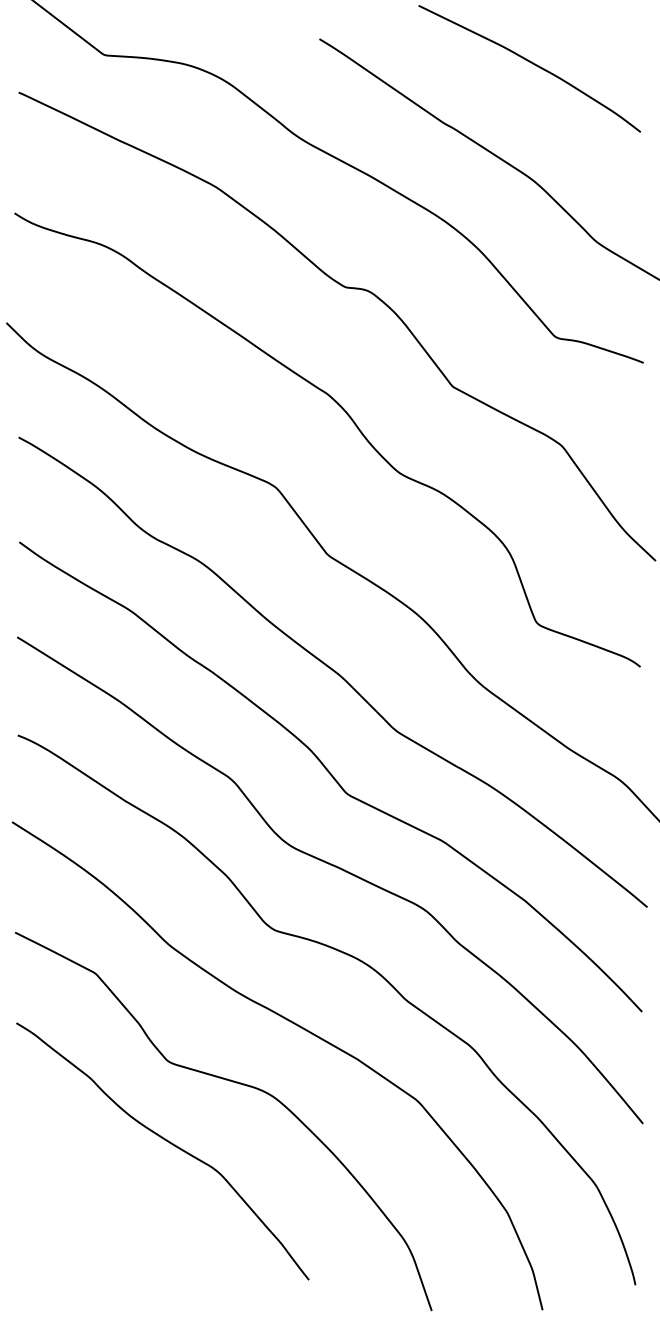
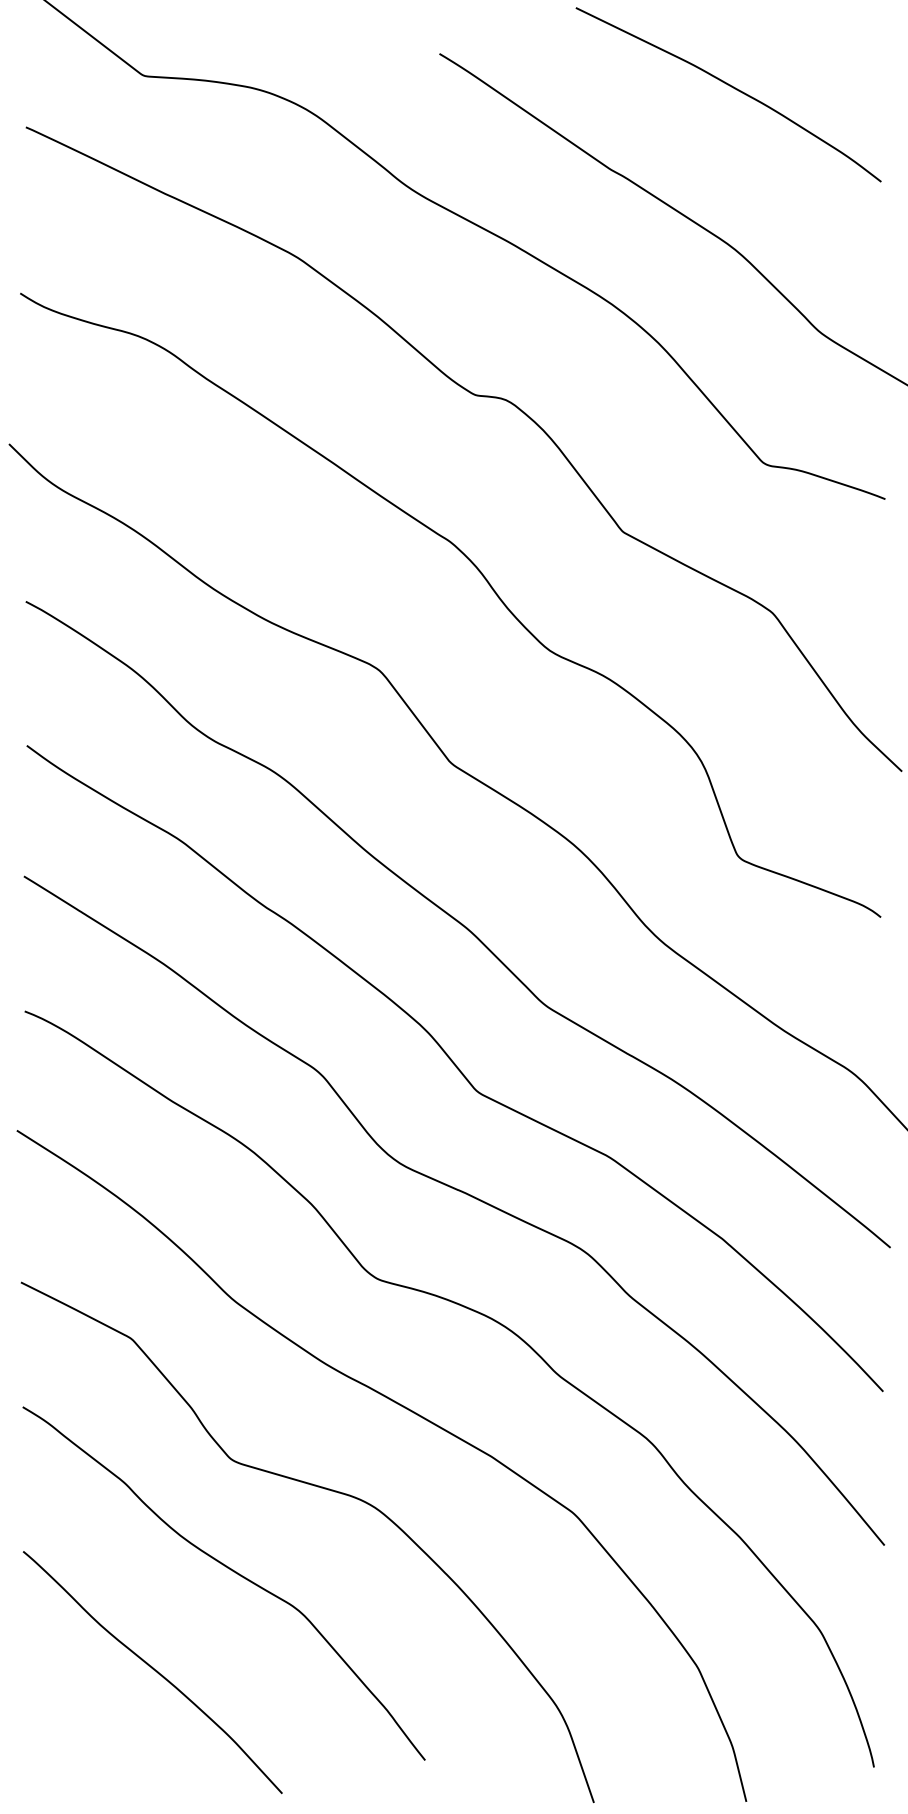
curve: (111, 1214) -> (153, 1670), added

